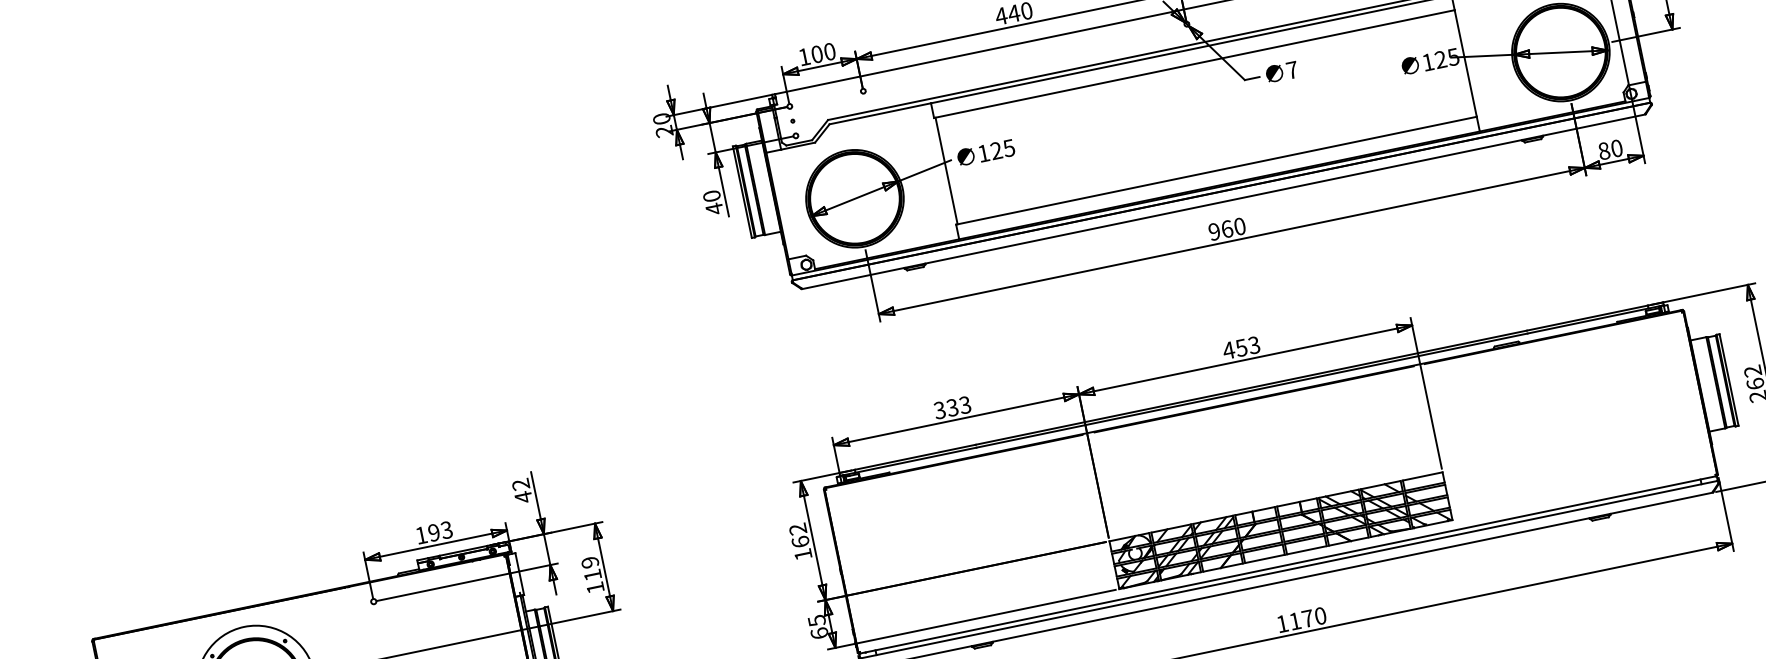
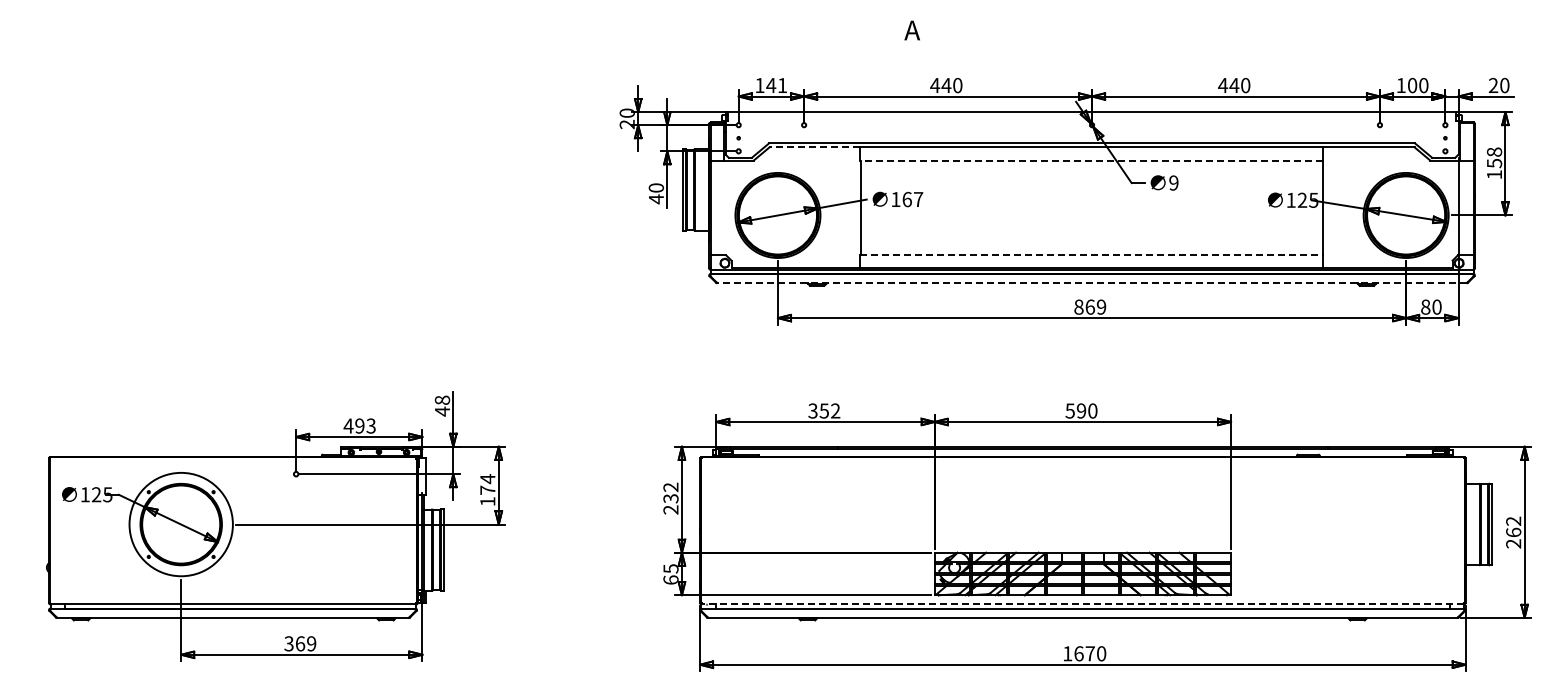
text: (823, 53) -> (776, 85), 100 -> 141
line: (1194, 64) -> (1091, 160), solid -> dashed
text: (1291, 69) -> (1173, 182), 7 -> 9
line: (880, 113) -> (814, 147), solid -> dashed
text: (1002, 149) -> (912, 199), 125 -> 167
line: (1216, 170) -> (1091, 255), solid -> dashed
line: (1224, 202) -> (1092, 283), solid -> dashed
text: (1227, 228) -> (1090, 306), 960 -> 869
text: (1241, 347) -> (1081, 410), 453 -> 590
text: (959, 405) -> (830, 410), 333 -> 352
text: (520, 483) -> (442, 399), 42 -> 48
text: (421, 534) -> (348, 425), 193 -> 493
text: (801, 548) -> (670, 504), 162 -> 232
line: (1287, 565) -> (1082, 604), solid -> dashed
text: (591, 568) -> (487, 484), 119 -> 174
text: (1294, 621) -> (1078, 653), 1170 -> 1670

